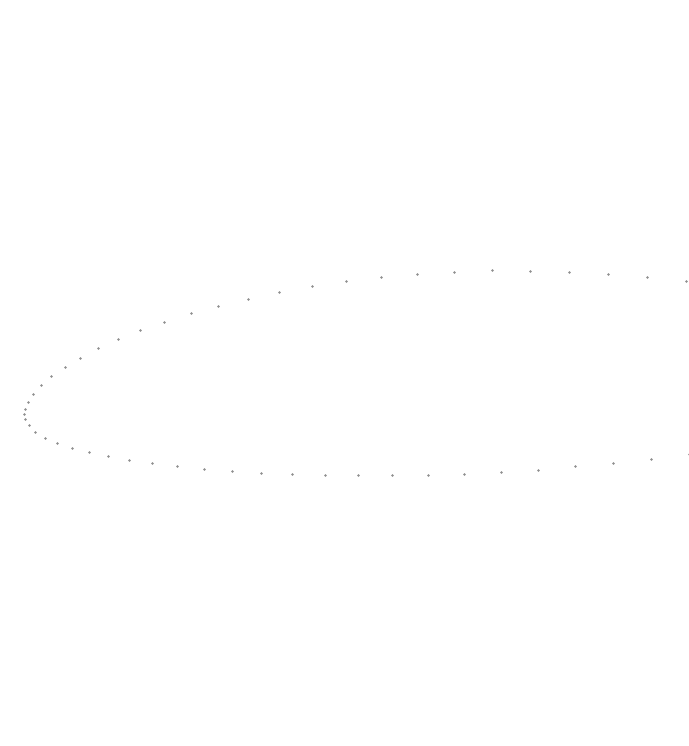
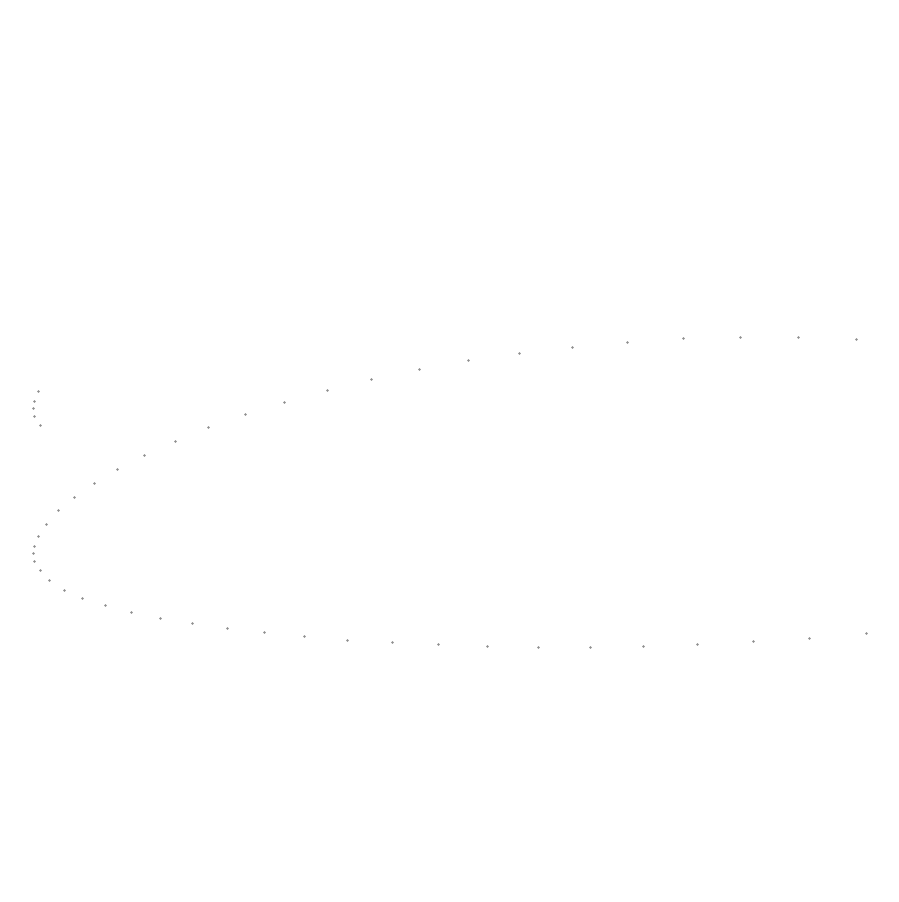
part: (26, 317) -> (36, 407), added

